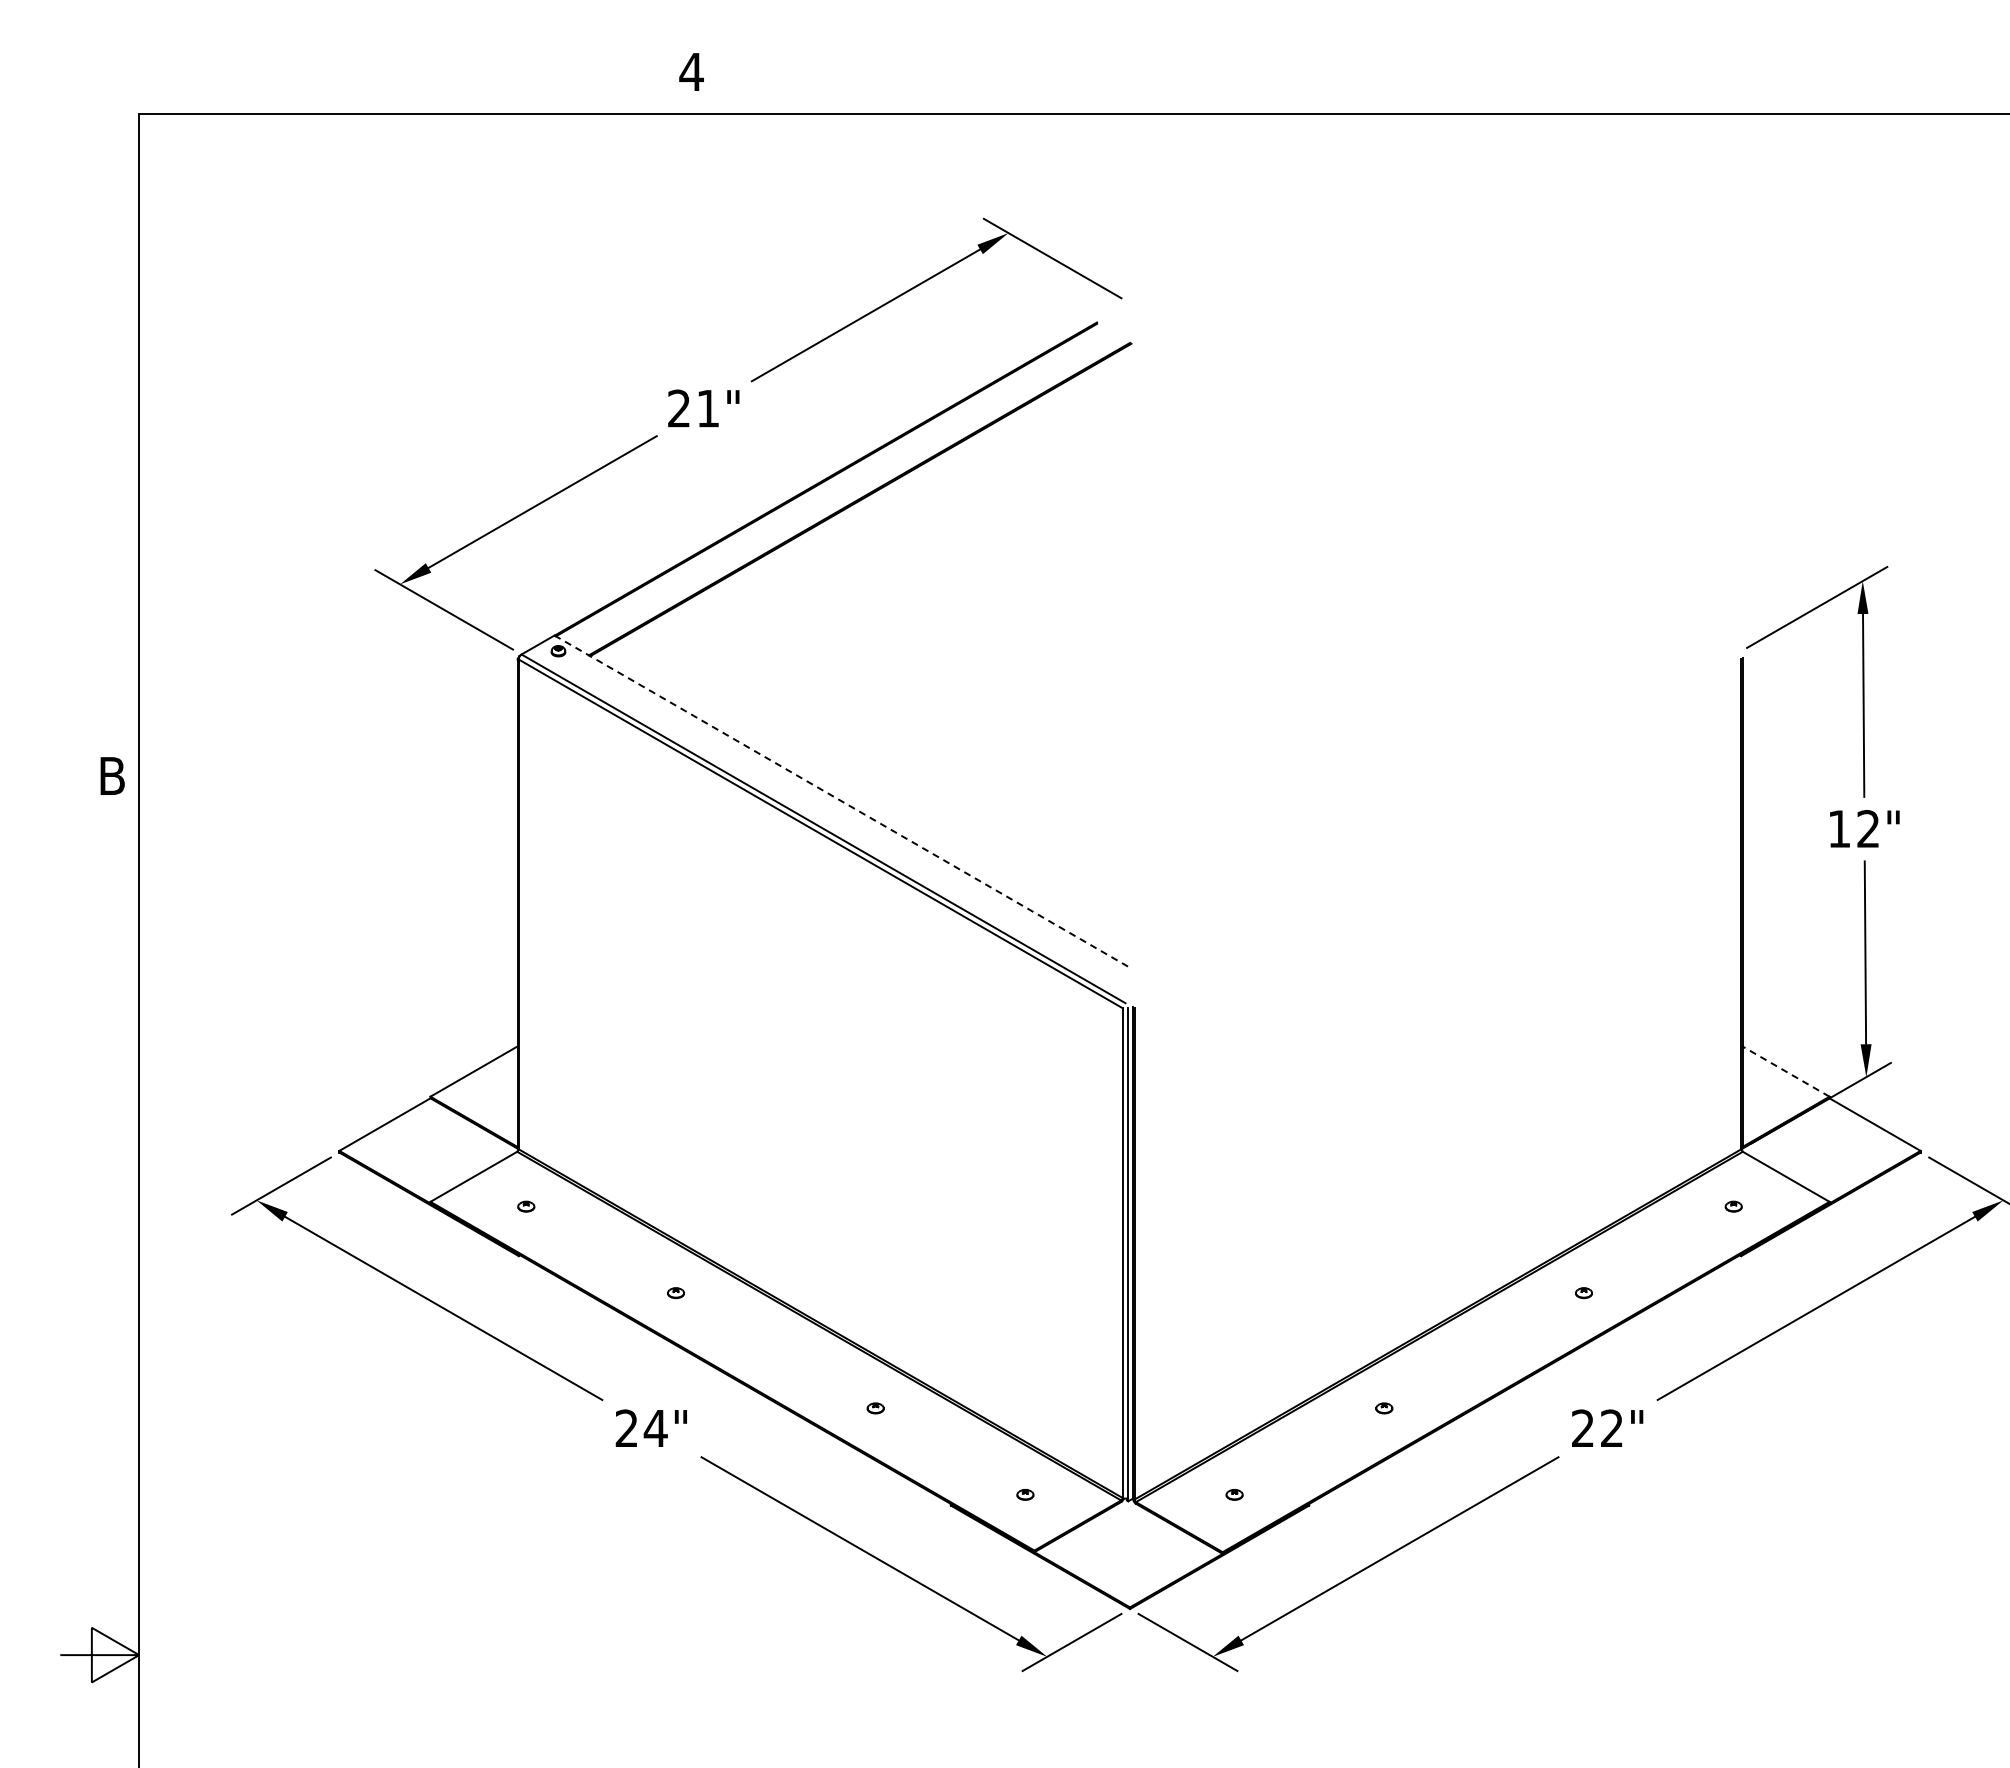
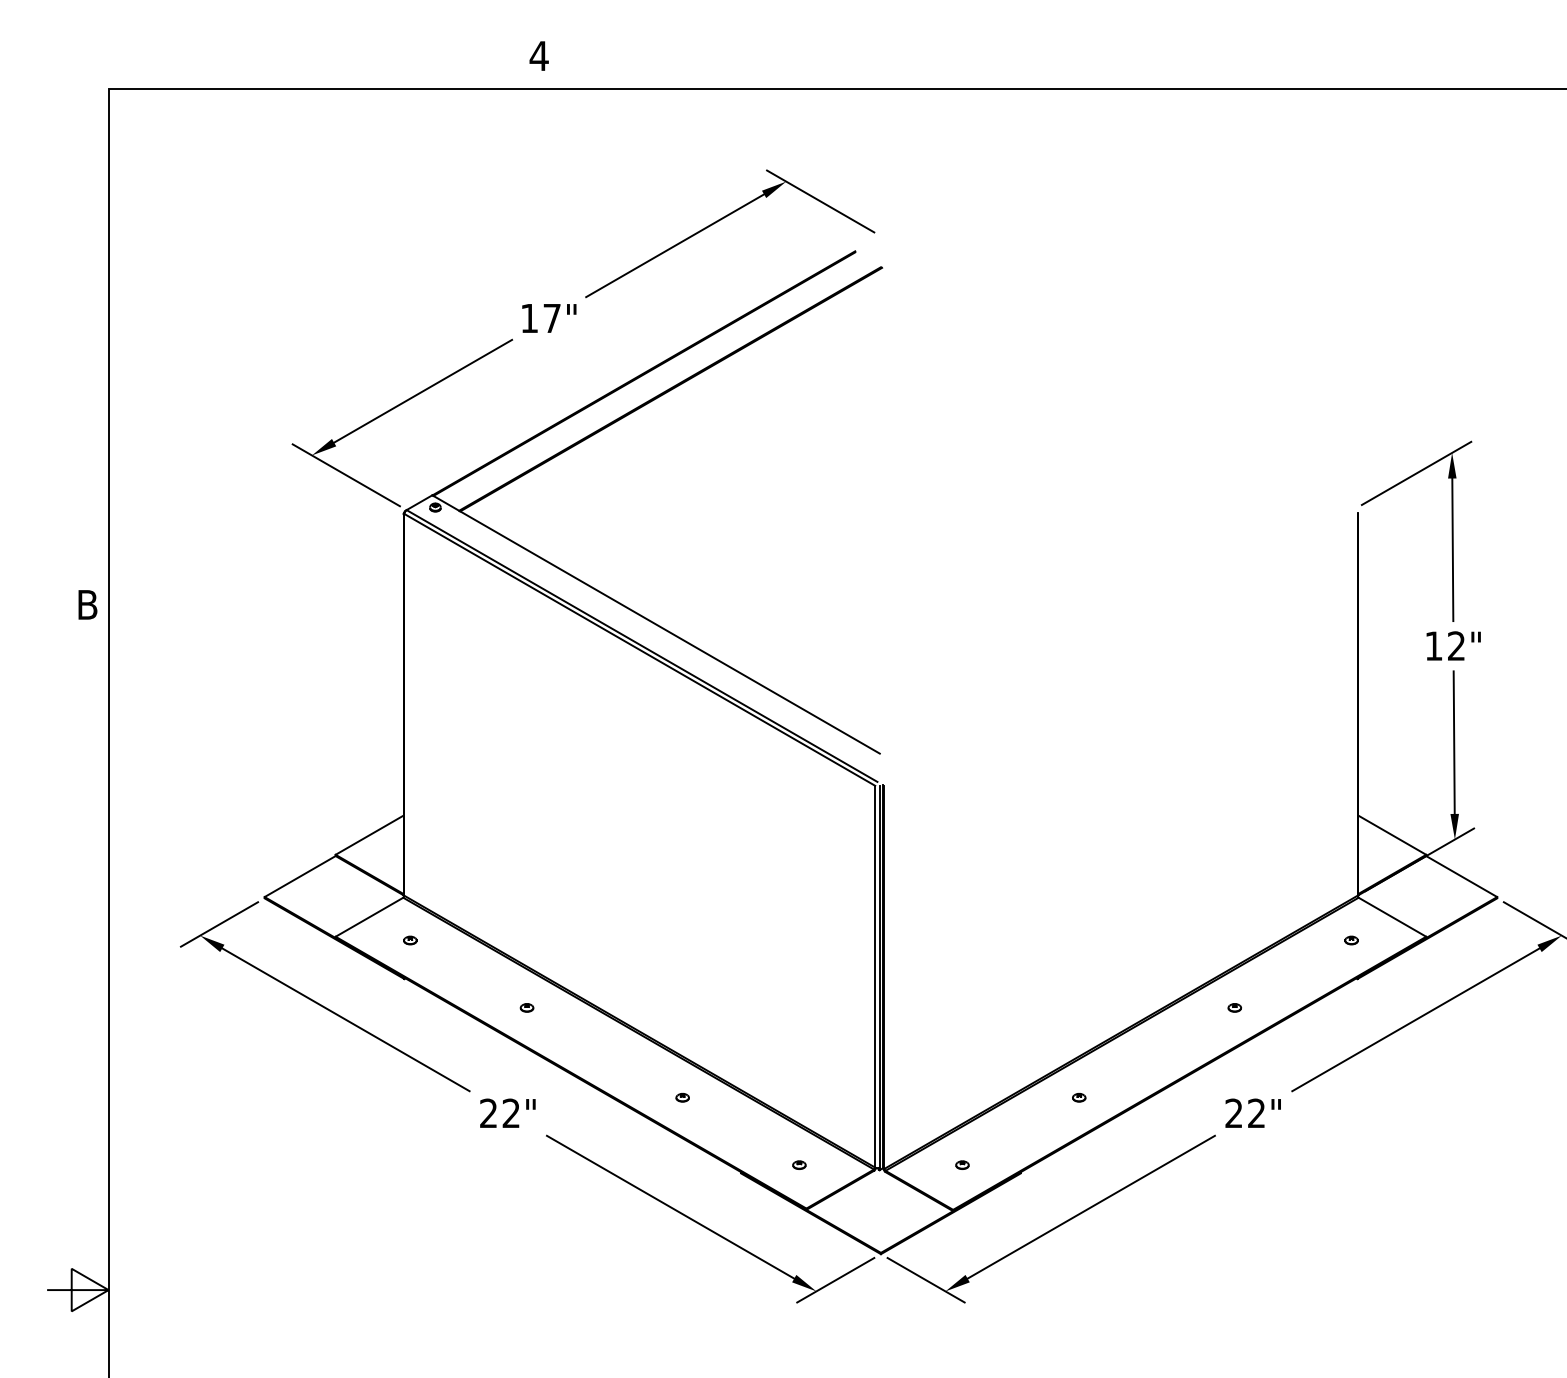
text: (693, 408) -> (540, 318), 21" -> 17"
line: (842, 801) -> (656, 624), dashed -> solid
line: (1785, 1071) -> (1391, 835), dashed -> solid
text: (655, 1427) -> (511, 1112), 24" -> 22"

